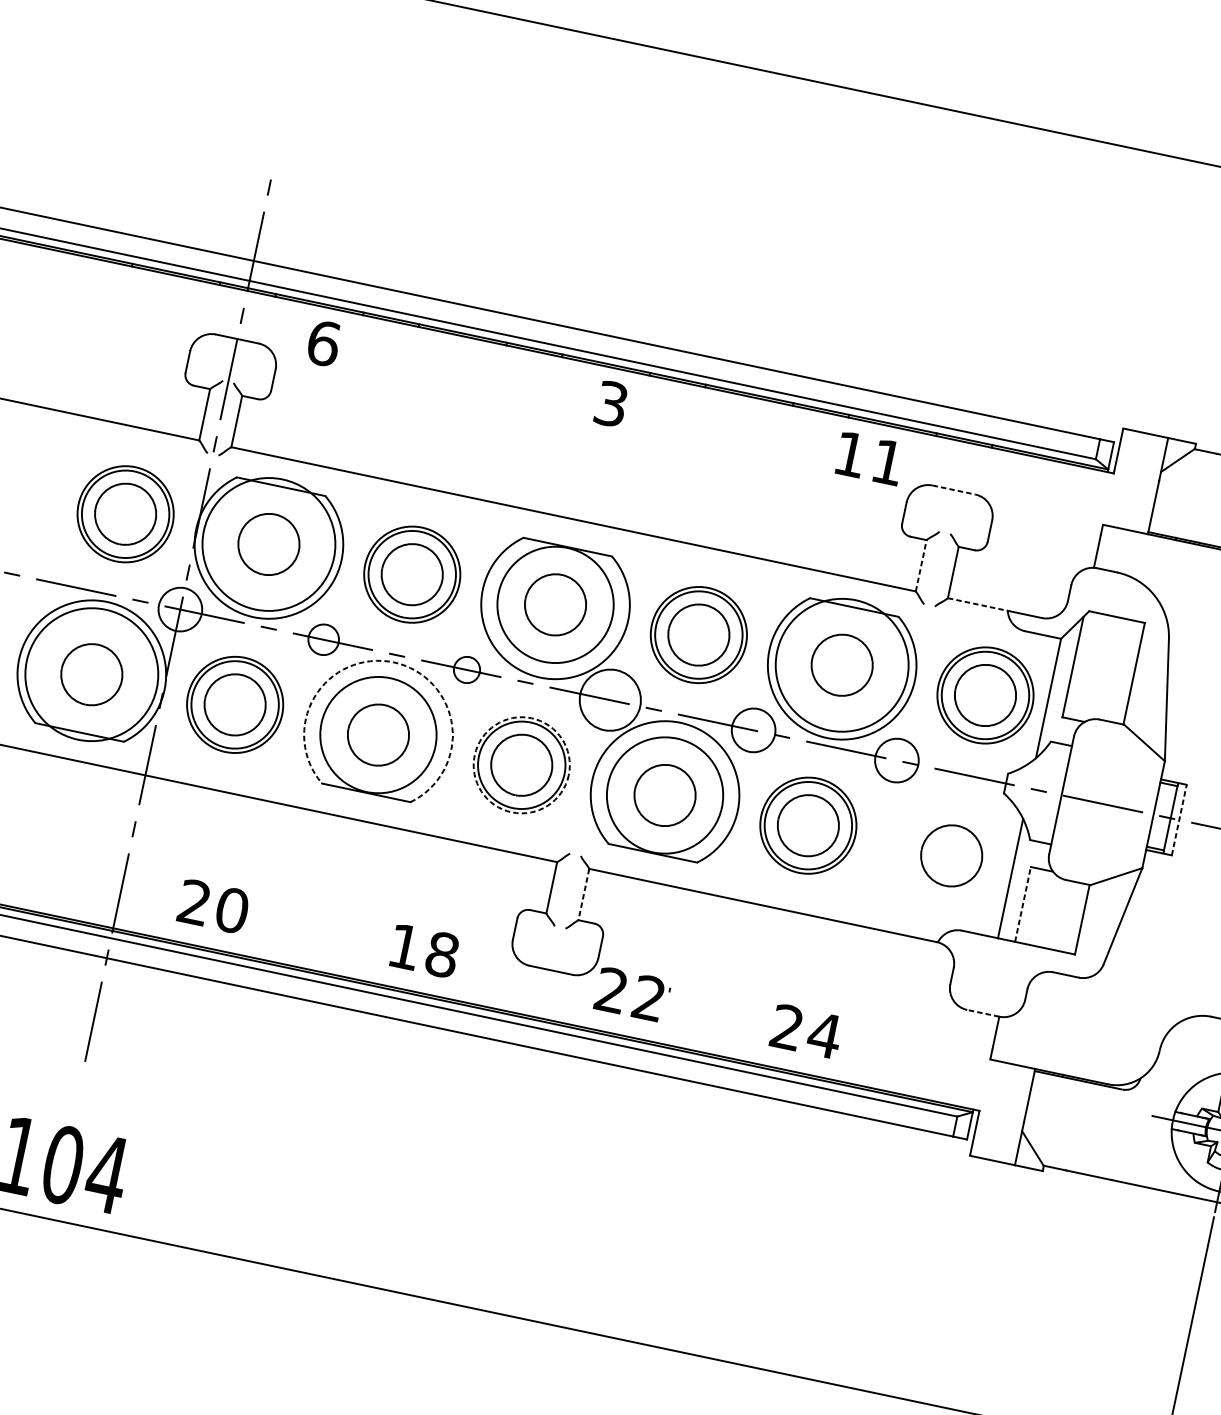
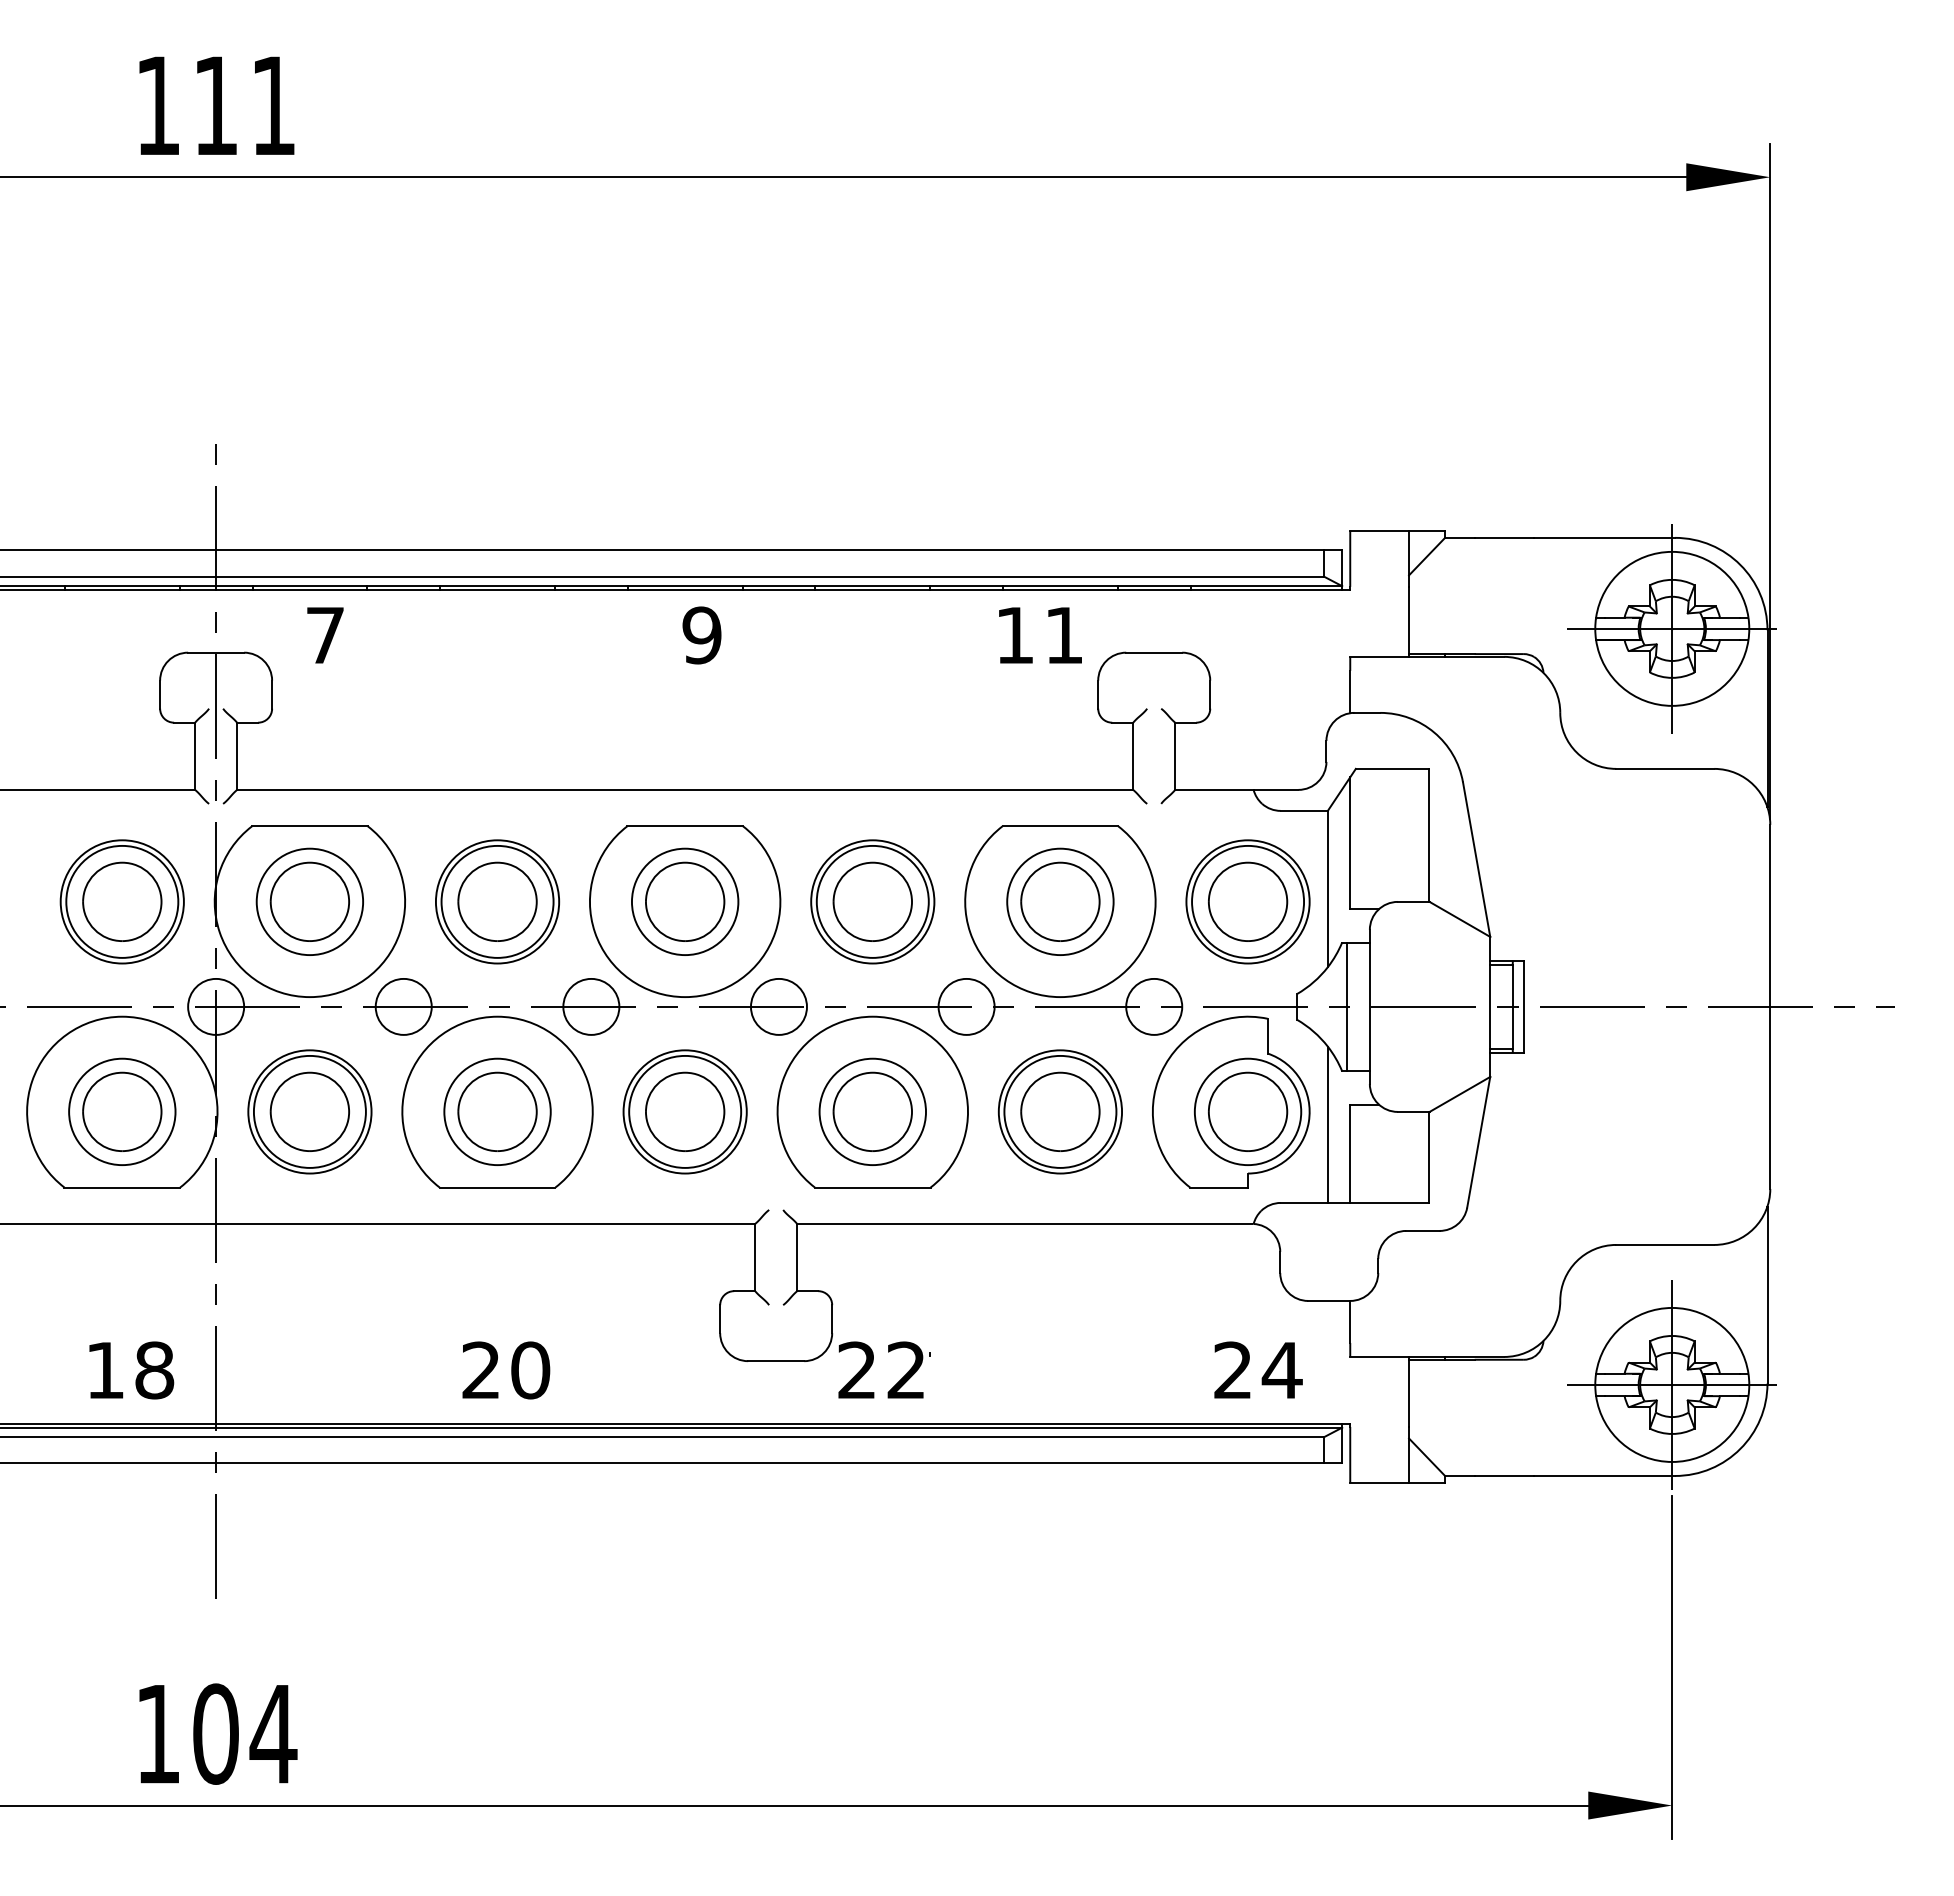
text: (323, 343) -> (325, 635), 6 -> 7
text: (610, 404) -> (701, 635), 3 -> 9
line: (954, 489) -> (1154, 652), dashed -> solid
circle: (268, 544) -> (309, 901), size x0.62
line: (921, 565) -> (1133, 756), dashed -> solid
circle: (555, 604) -> (684, 901), size x0.71
line: (977, 604) -> (1214, 789), dashed -> solid
circle: (323, 639) -> (403, 1006), size x1.43
arc: (393, 662) -> (497, 1016), dashed -> solid
circle: (842, 664) -> (1060, 901), size x0.62
circle: (467, 669) -> (591, 1006), size x1.67
circle: (92, 674) -> (122, 1111), size x0.62
circle: (610, 699) -> (778, 1006), size x0.71
circle: (378, 734) -> (497, 1111), size x0.71
circle: (521, 764) -> (684, 1111), dashed -> solid
line: (1044, 791) -> (1347, 1006), added
circle: (664, 795) -> (872, 1111), size x0.71
line: (1179, 819) -> (1523, 1006), dashed -> solid
part: (940, 845) -> (1231, 1101), added
line: (584, 894) -> (797, 1257), dashed -> solid
line: (1023, 904) -> (1350, 1153), dashed -> solid
text: (213, 906) -> (506, 1370), moved
text: (424, 951) -> (131, 1370), moved
line: (982, 1012) -> (1328, 1300), dashed -> solid
text: (806, 1030) -> (1258, 1369), moved

